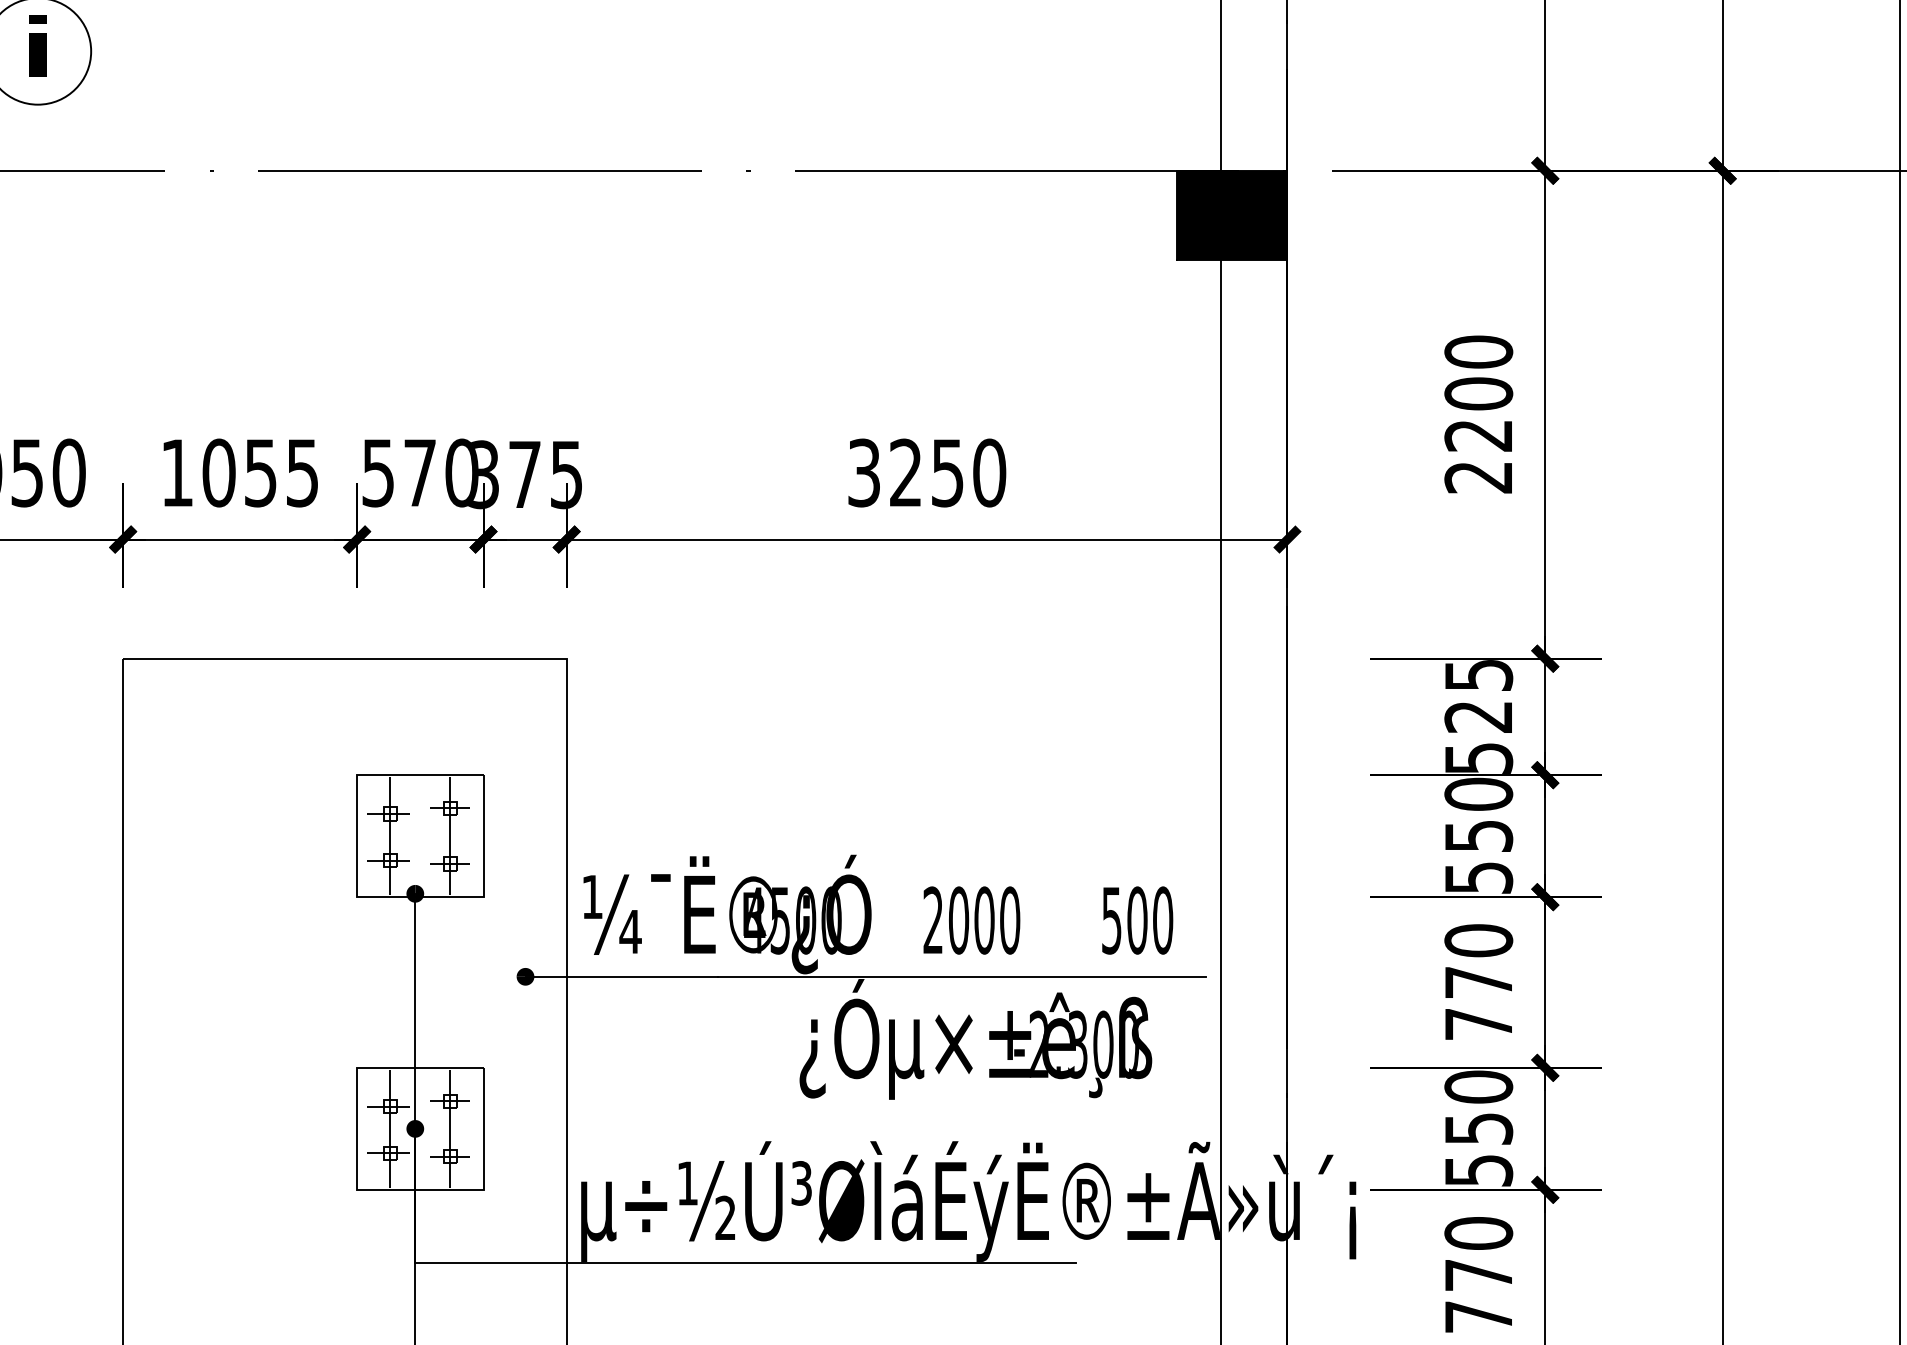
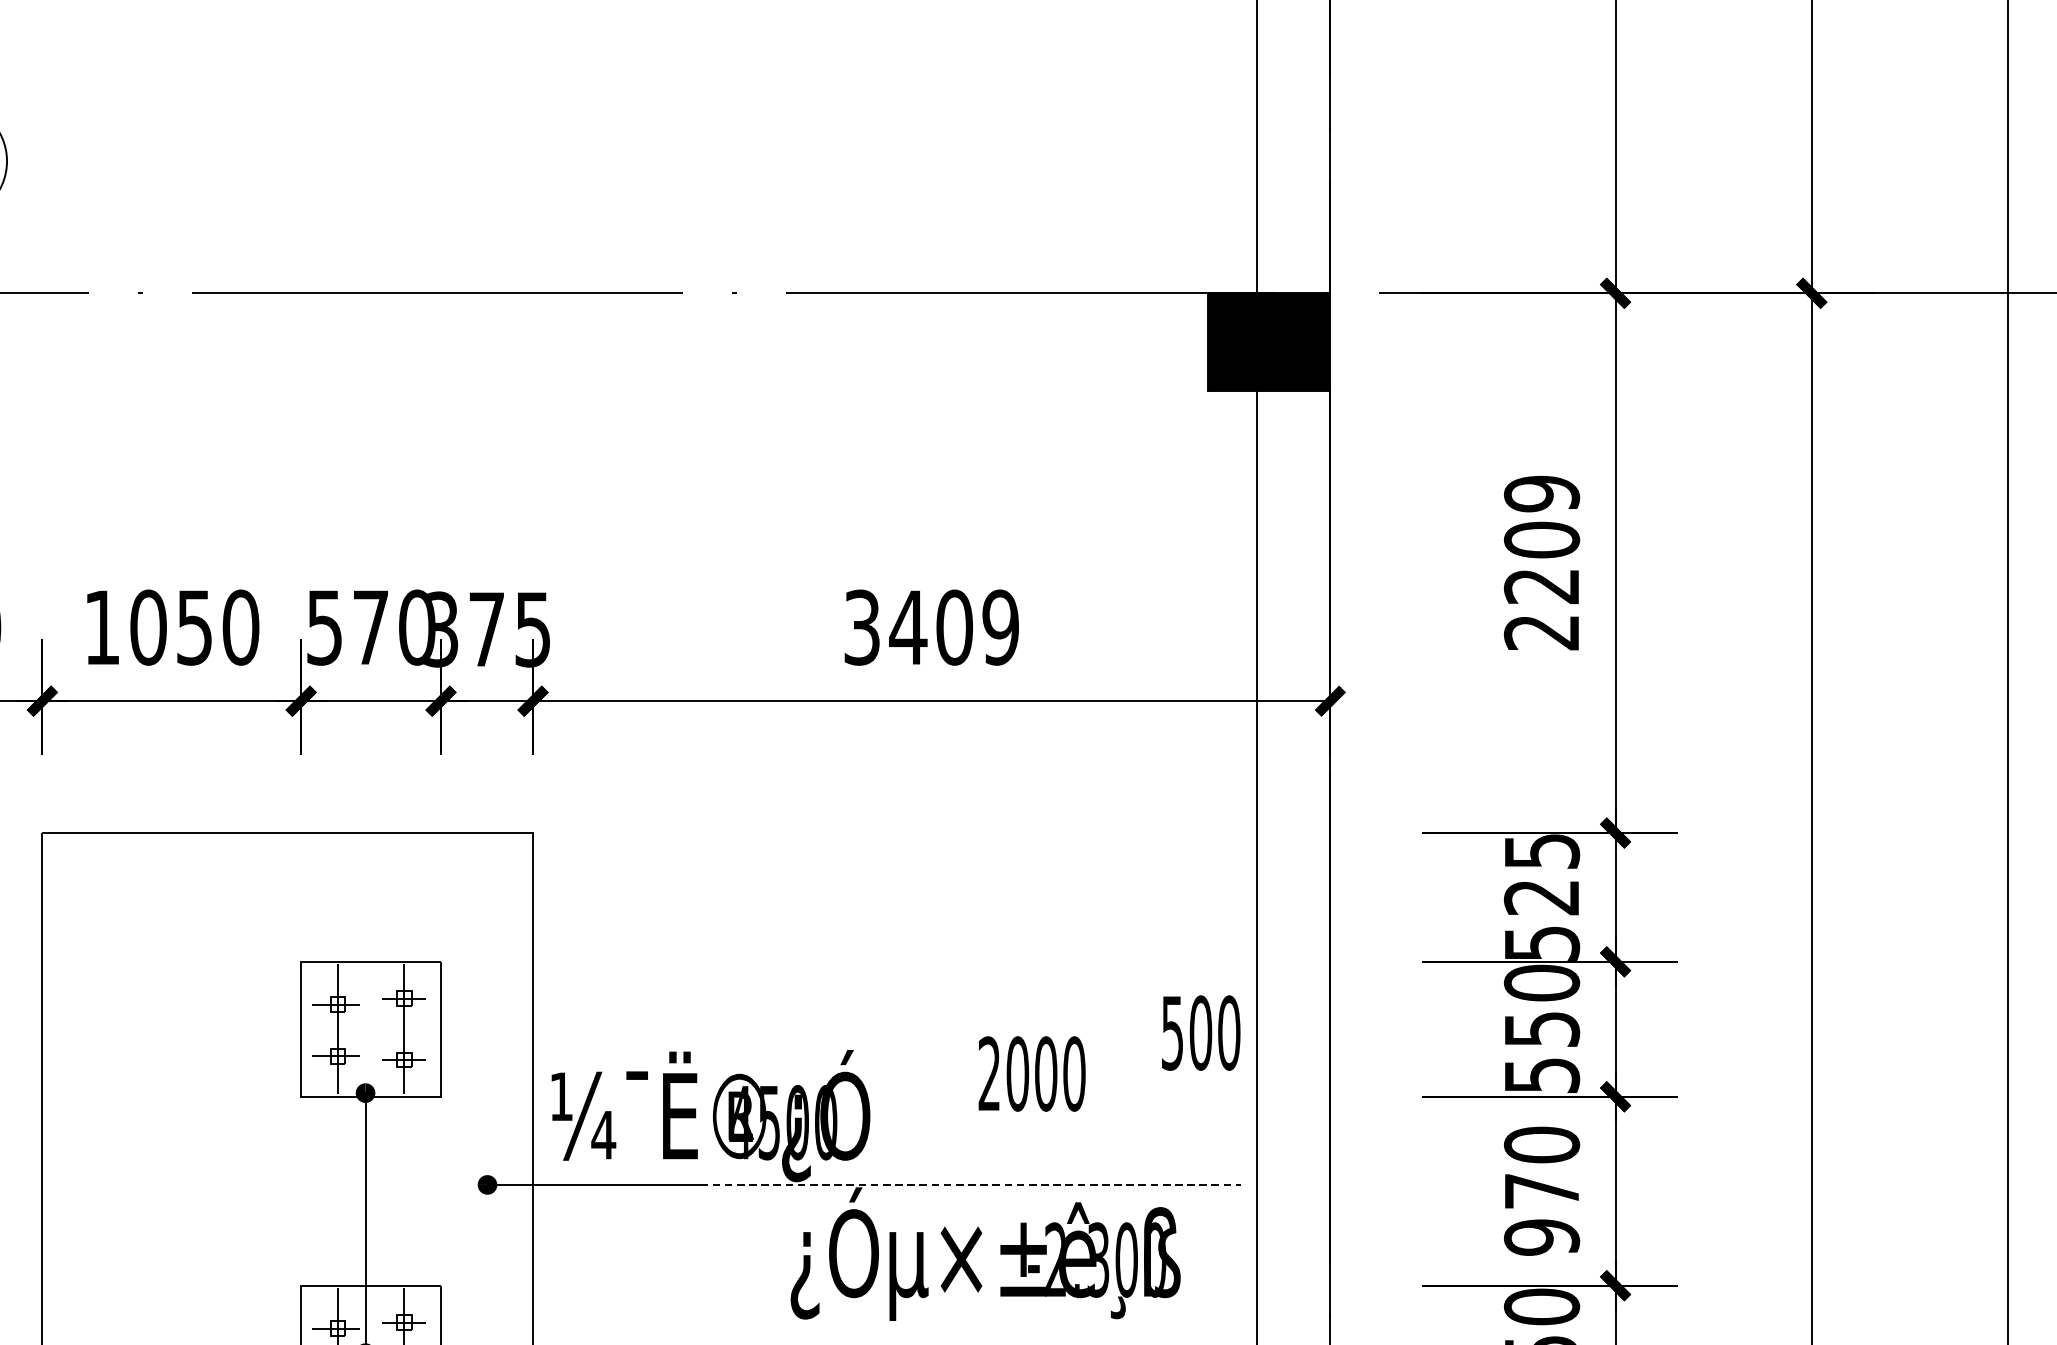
text: (1478, 351) -> (1541, 493), 2200 -> 2209
text: (302, 472) -> (240, 627), 1055 -> 1050
text: (947, 472) -> (954, 627), 3250 -> 3409
text: (971, 920) -> (1031, 1073), moved
text: (1137, 920) -> (1200, 1033), moved
line: (962, 976) -> (970, 1184), solid -> dashed
text: (1478, 1024) -> (1541, 1237), 770 -> 970

